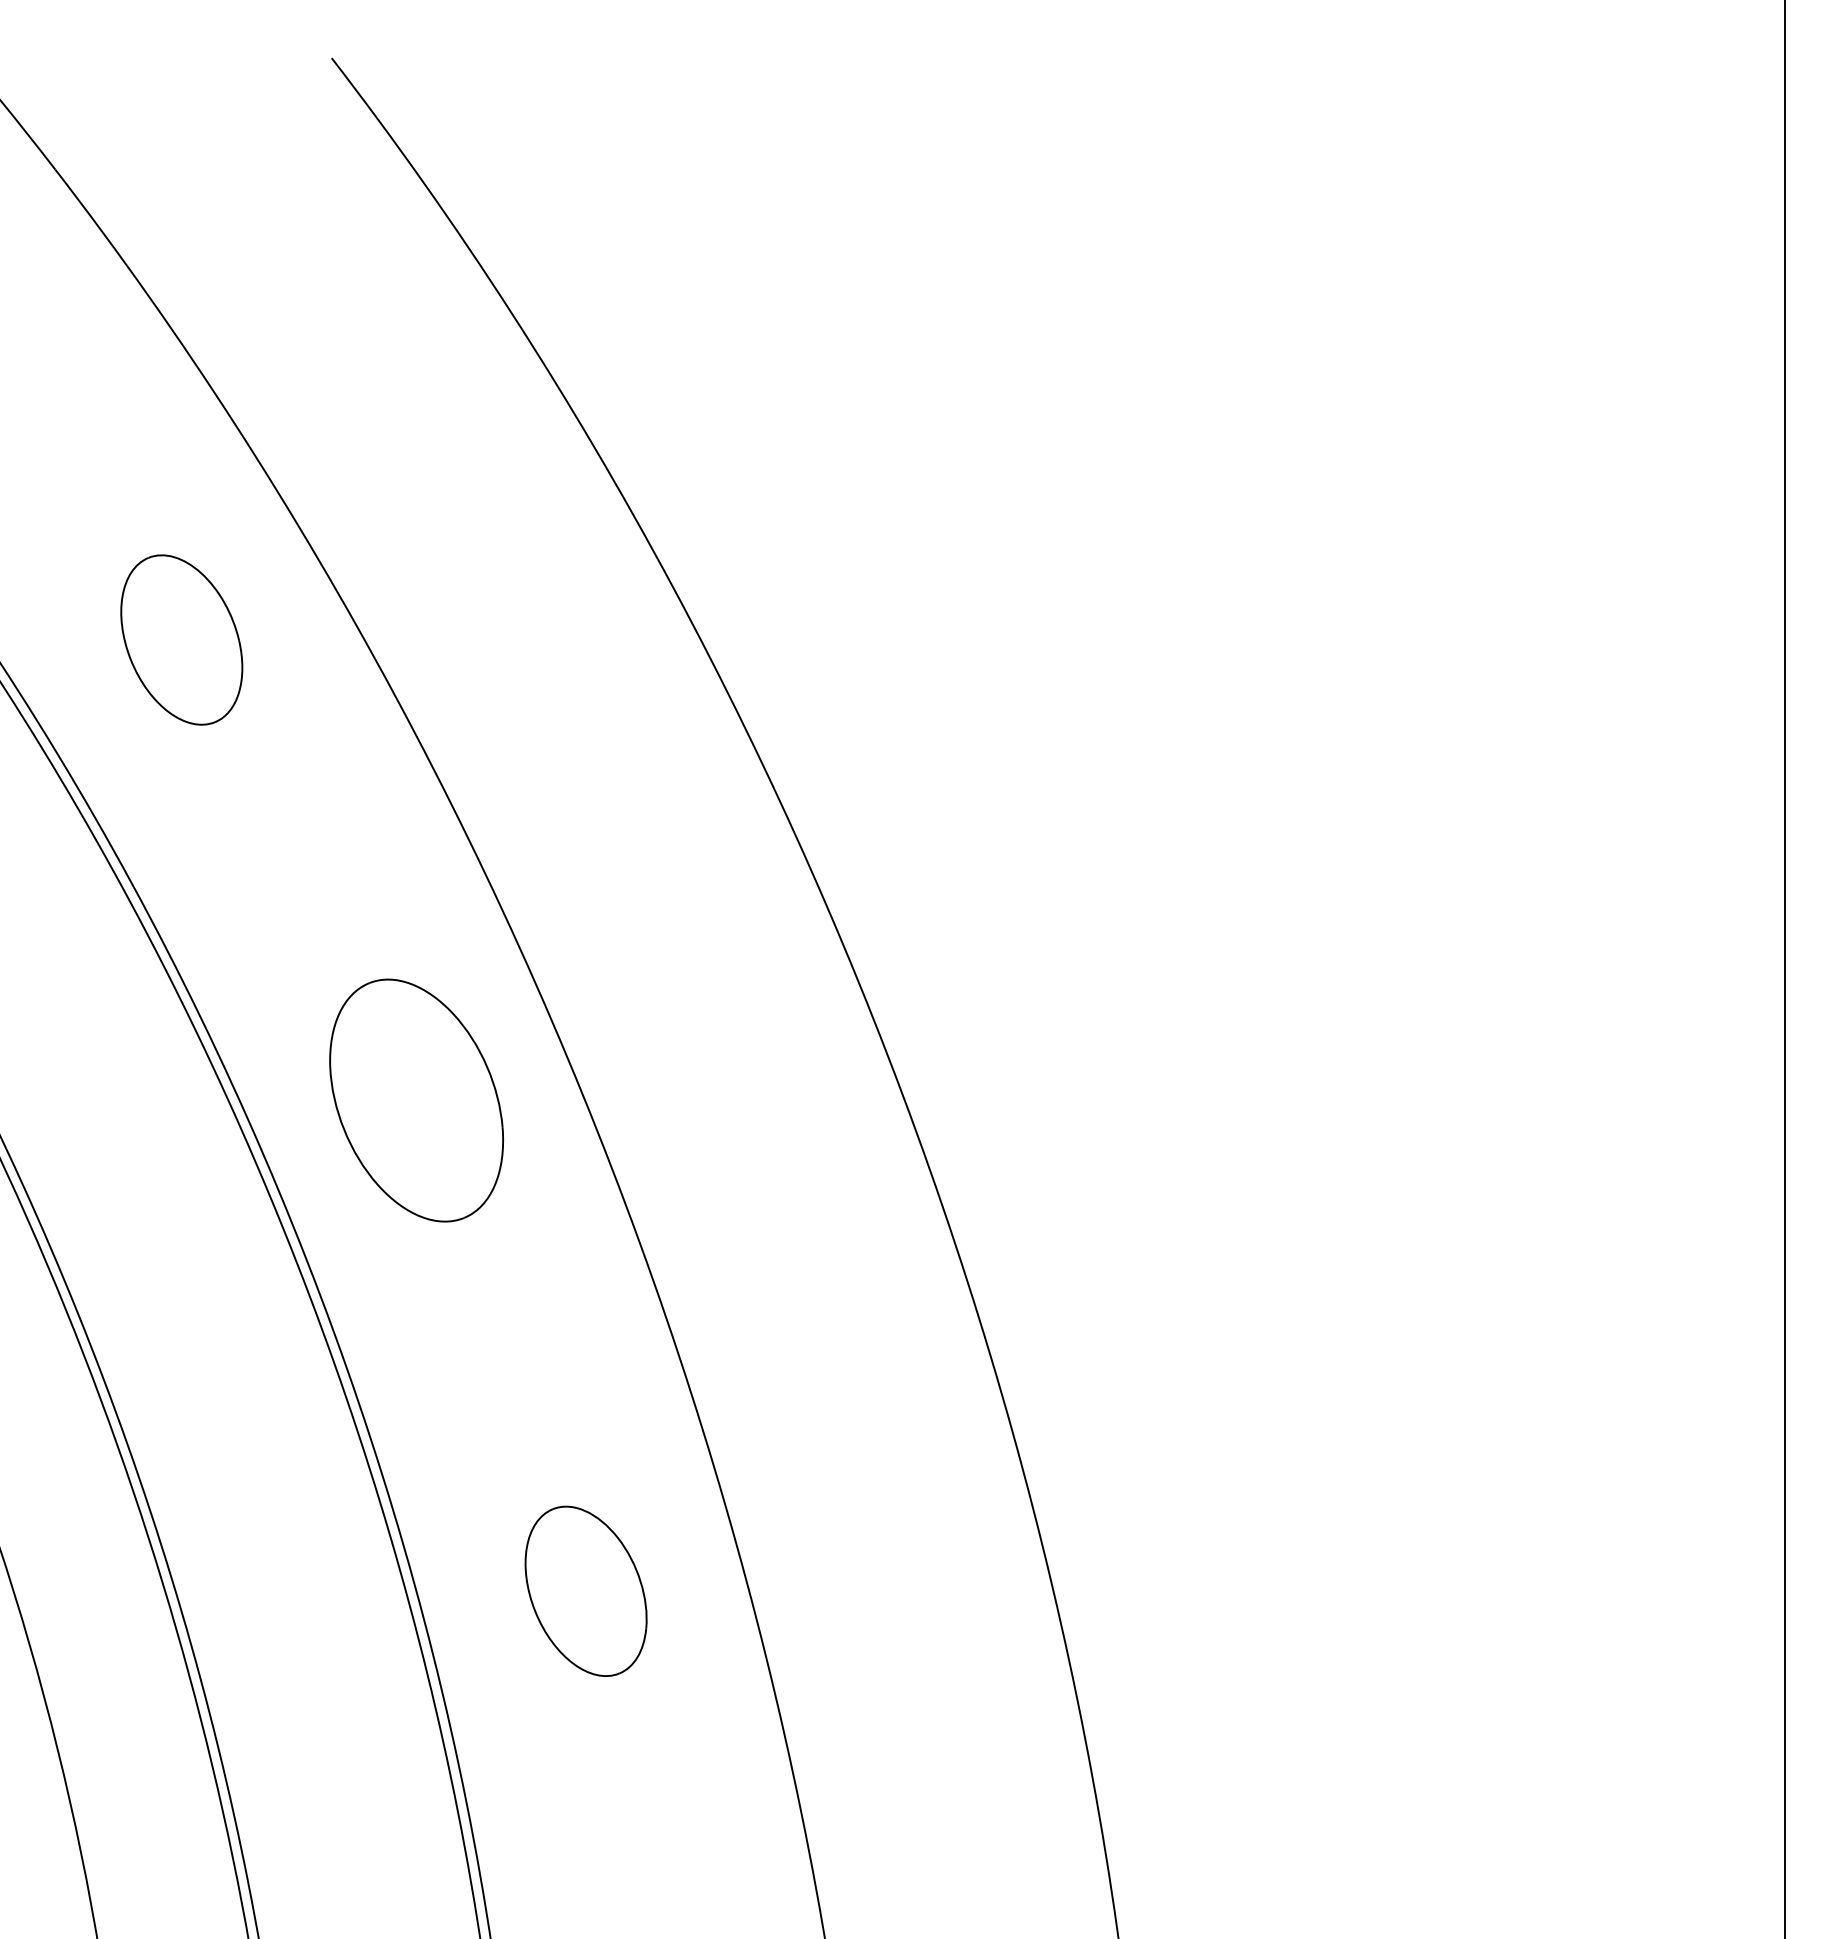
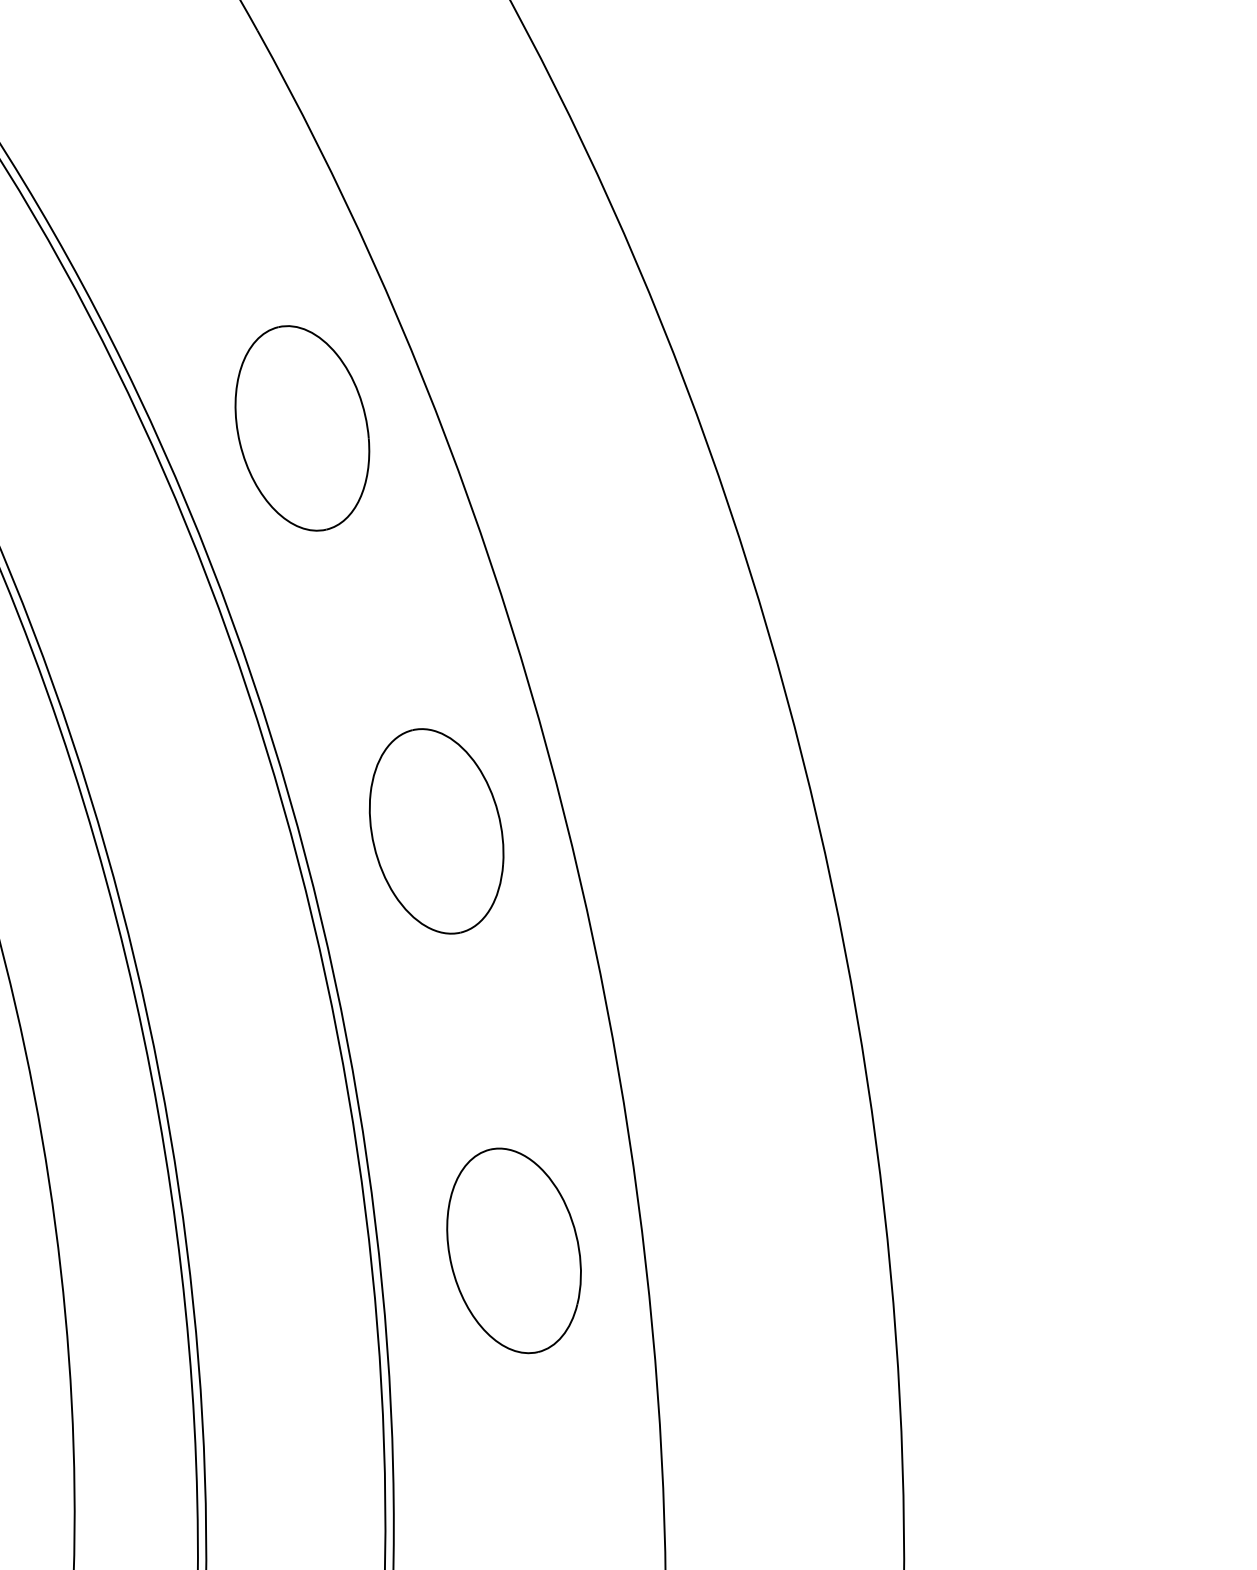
part: (181, 639) -> (302, 427), size x1.43
part: (585, 1591) -> (513, 1250), size x1.43

